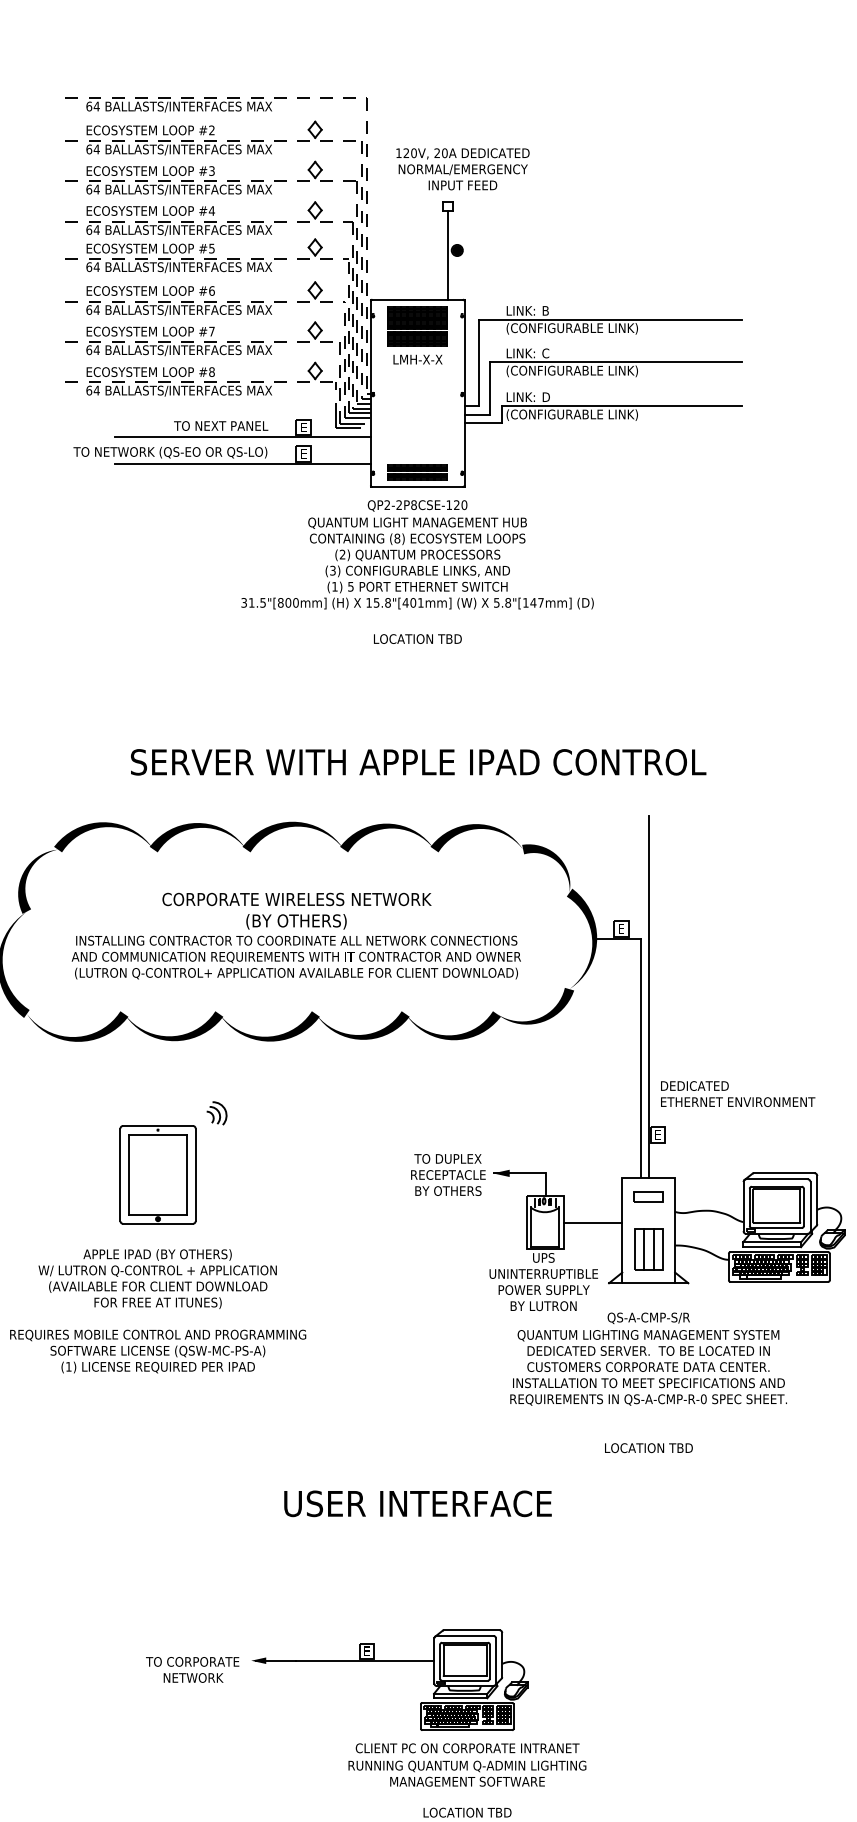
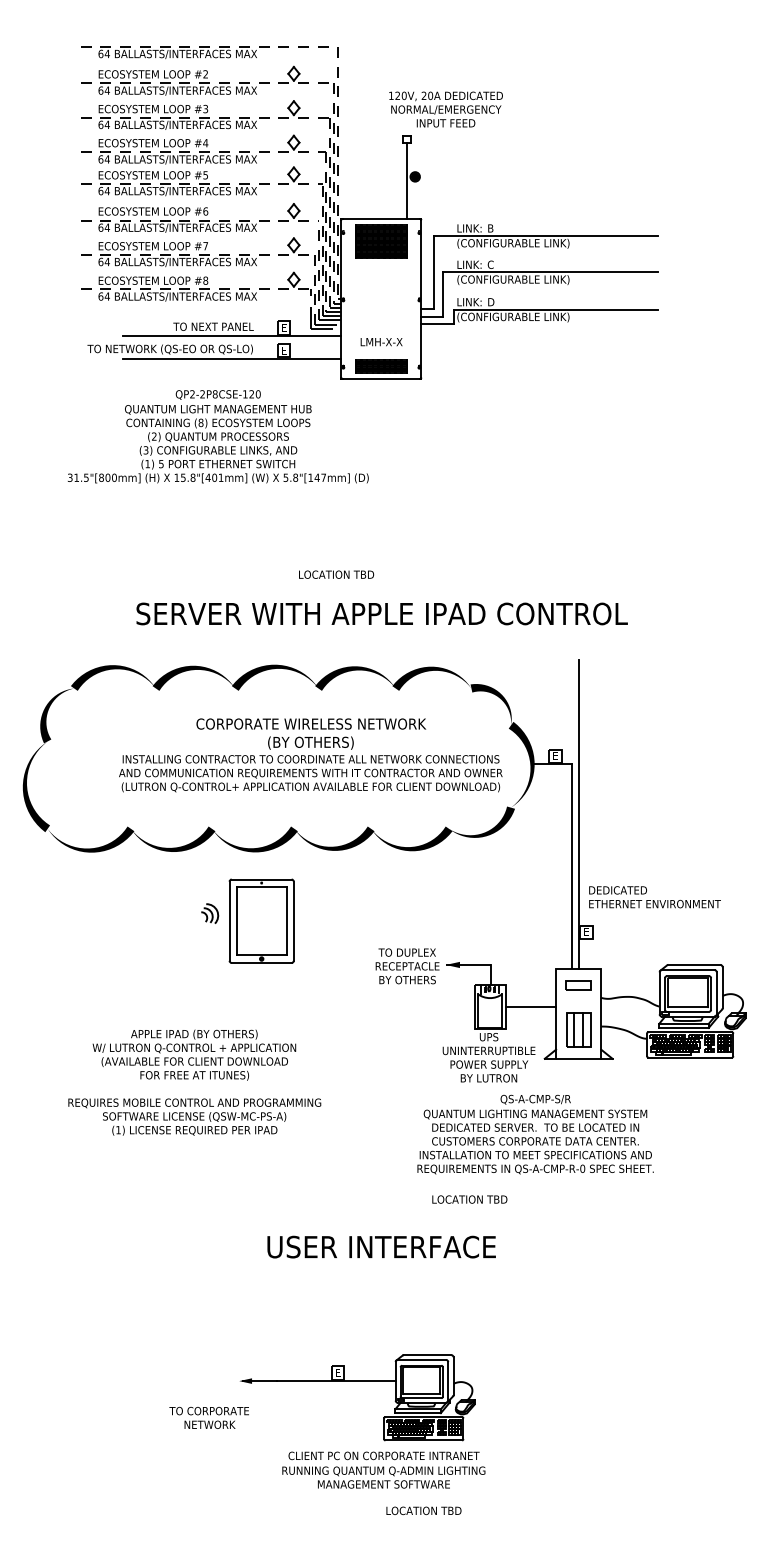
text: (462, 169) -> (445, 109), moved
text: (417, 360) -> (381, 342), moved
text: (416, 554) -> (217, 436), moved
text: (417, 638) -> (336, 574), moved
text: (296, 936) -> (310, 755), moved
part: (157, 1174) -> (261, 920), moved
text: (157, 1311) -> (194, 1082), moved
text: (648, 1359) -> (535, 1134), moved
text: (648, 1448) -> (469, 1199), moved
text: (191, 1669) -> (208, 1417), moved
text: (466, 1764) -> (383, 1469), moved

